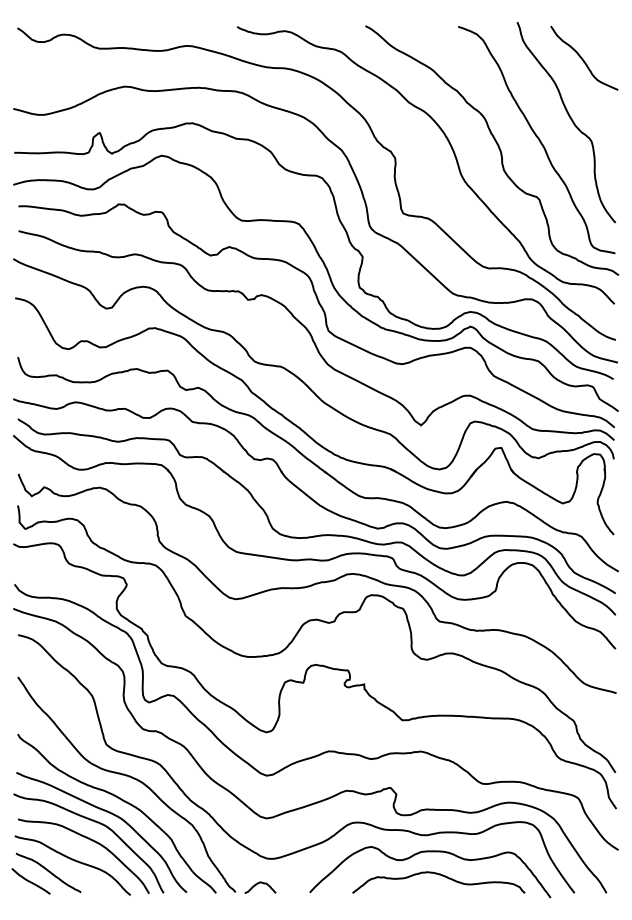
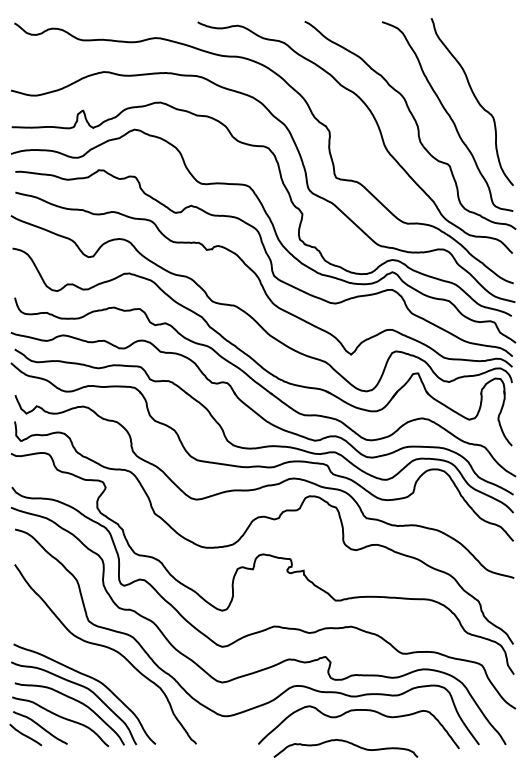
curve: (582, 57) -> (485, 47), removed
curve: (122, 801) -> (102, 668), removed
curve: (439, 875) -> (346, 742), moved
curve: (258, 884) -> (215, 737), removed

